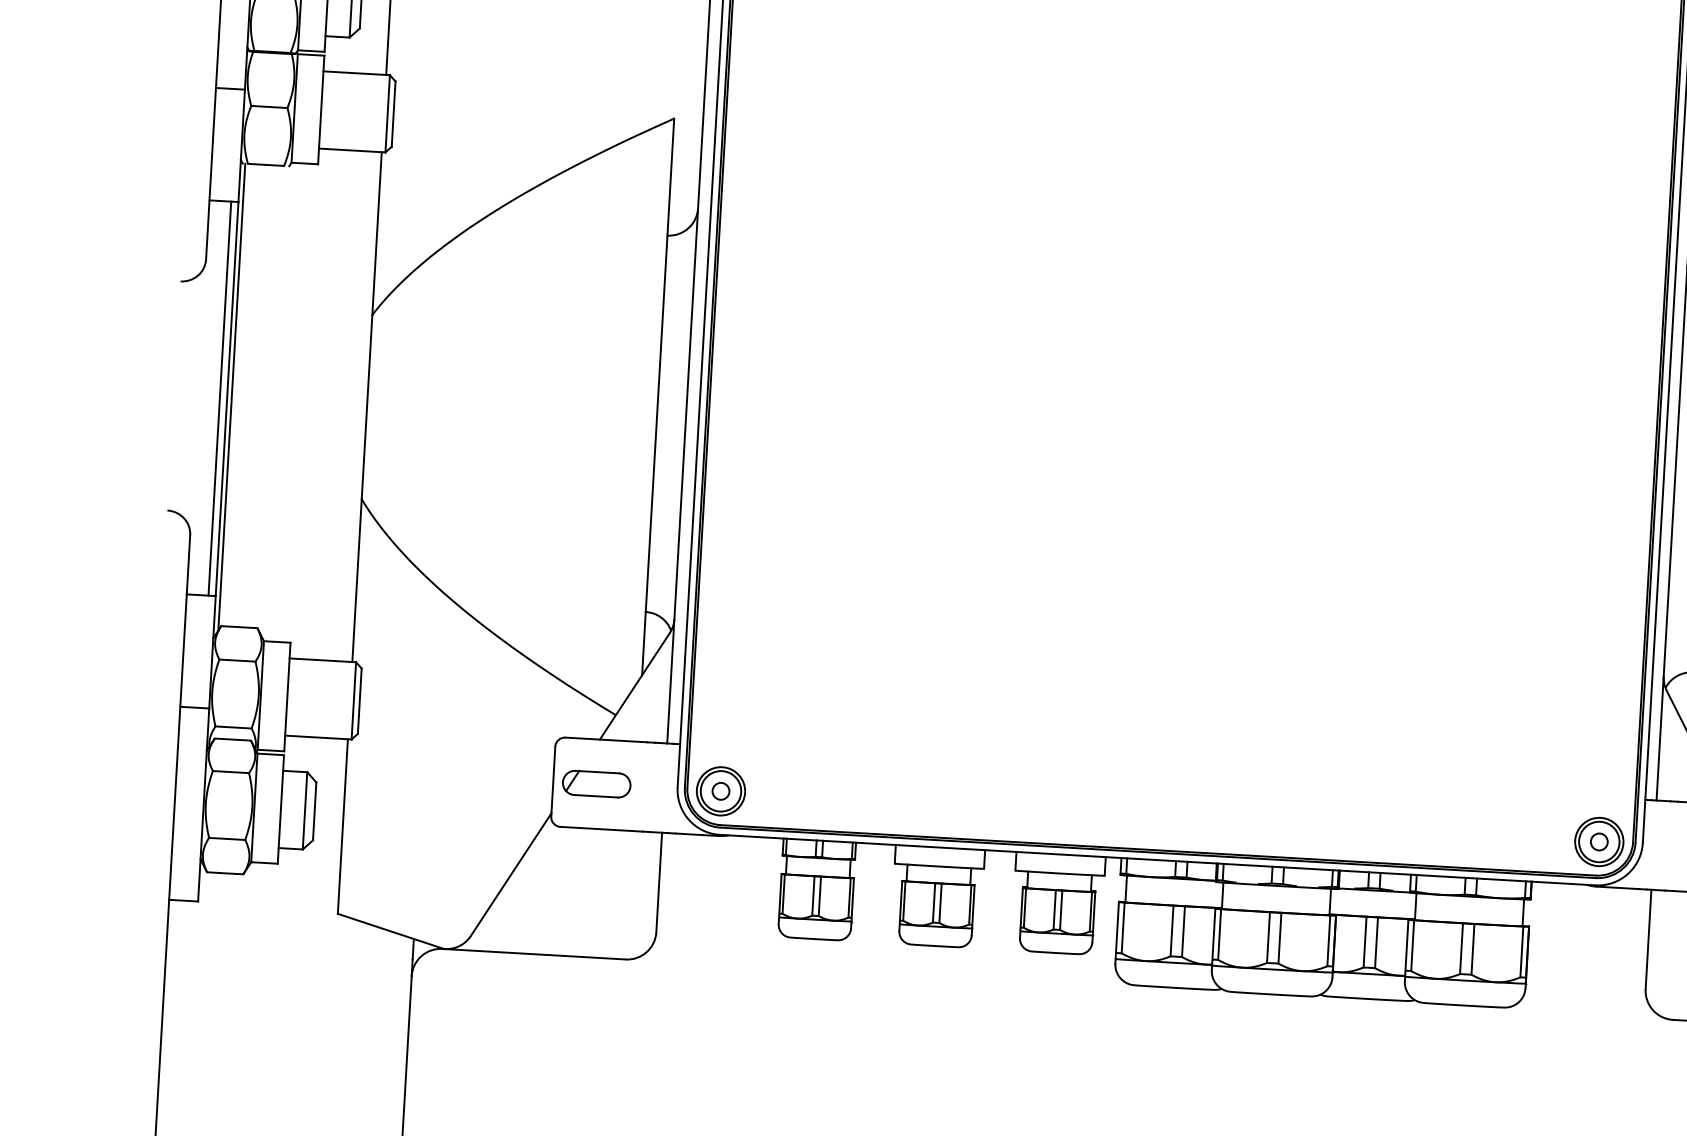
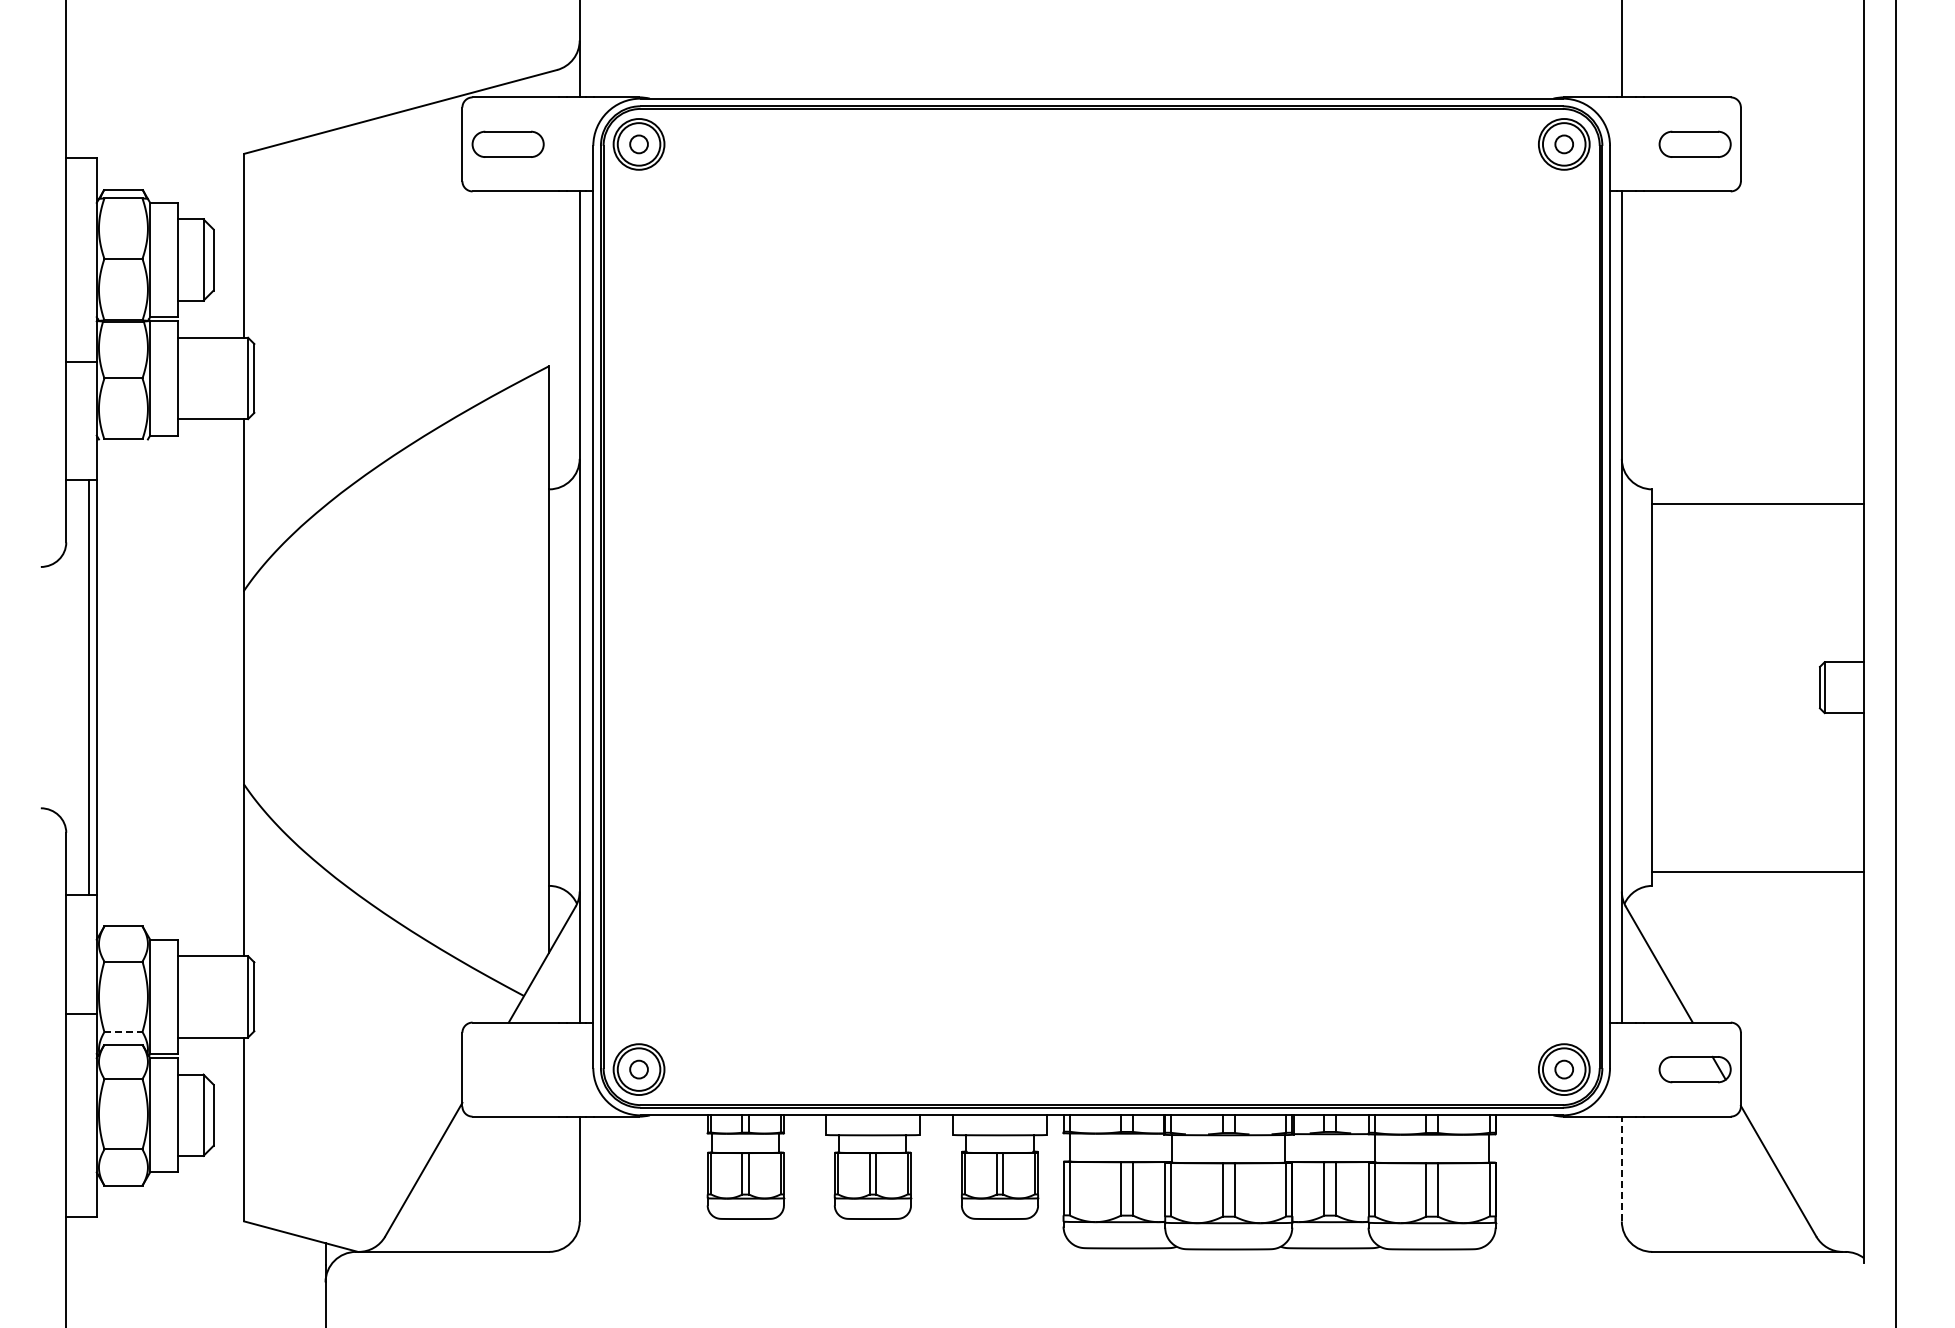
line: (231, 397) -> (101, 685), removed
line: (233, 727) -> (123, 1032), solid -> dashed
part: (596, 784) -> (507, 1069), removed
line: (1648, 939) -> (1621, 1168), solid -> dashed

